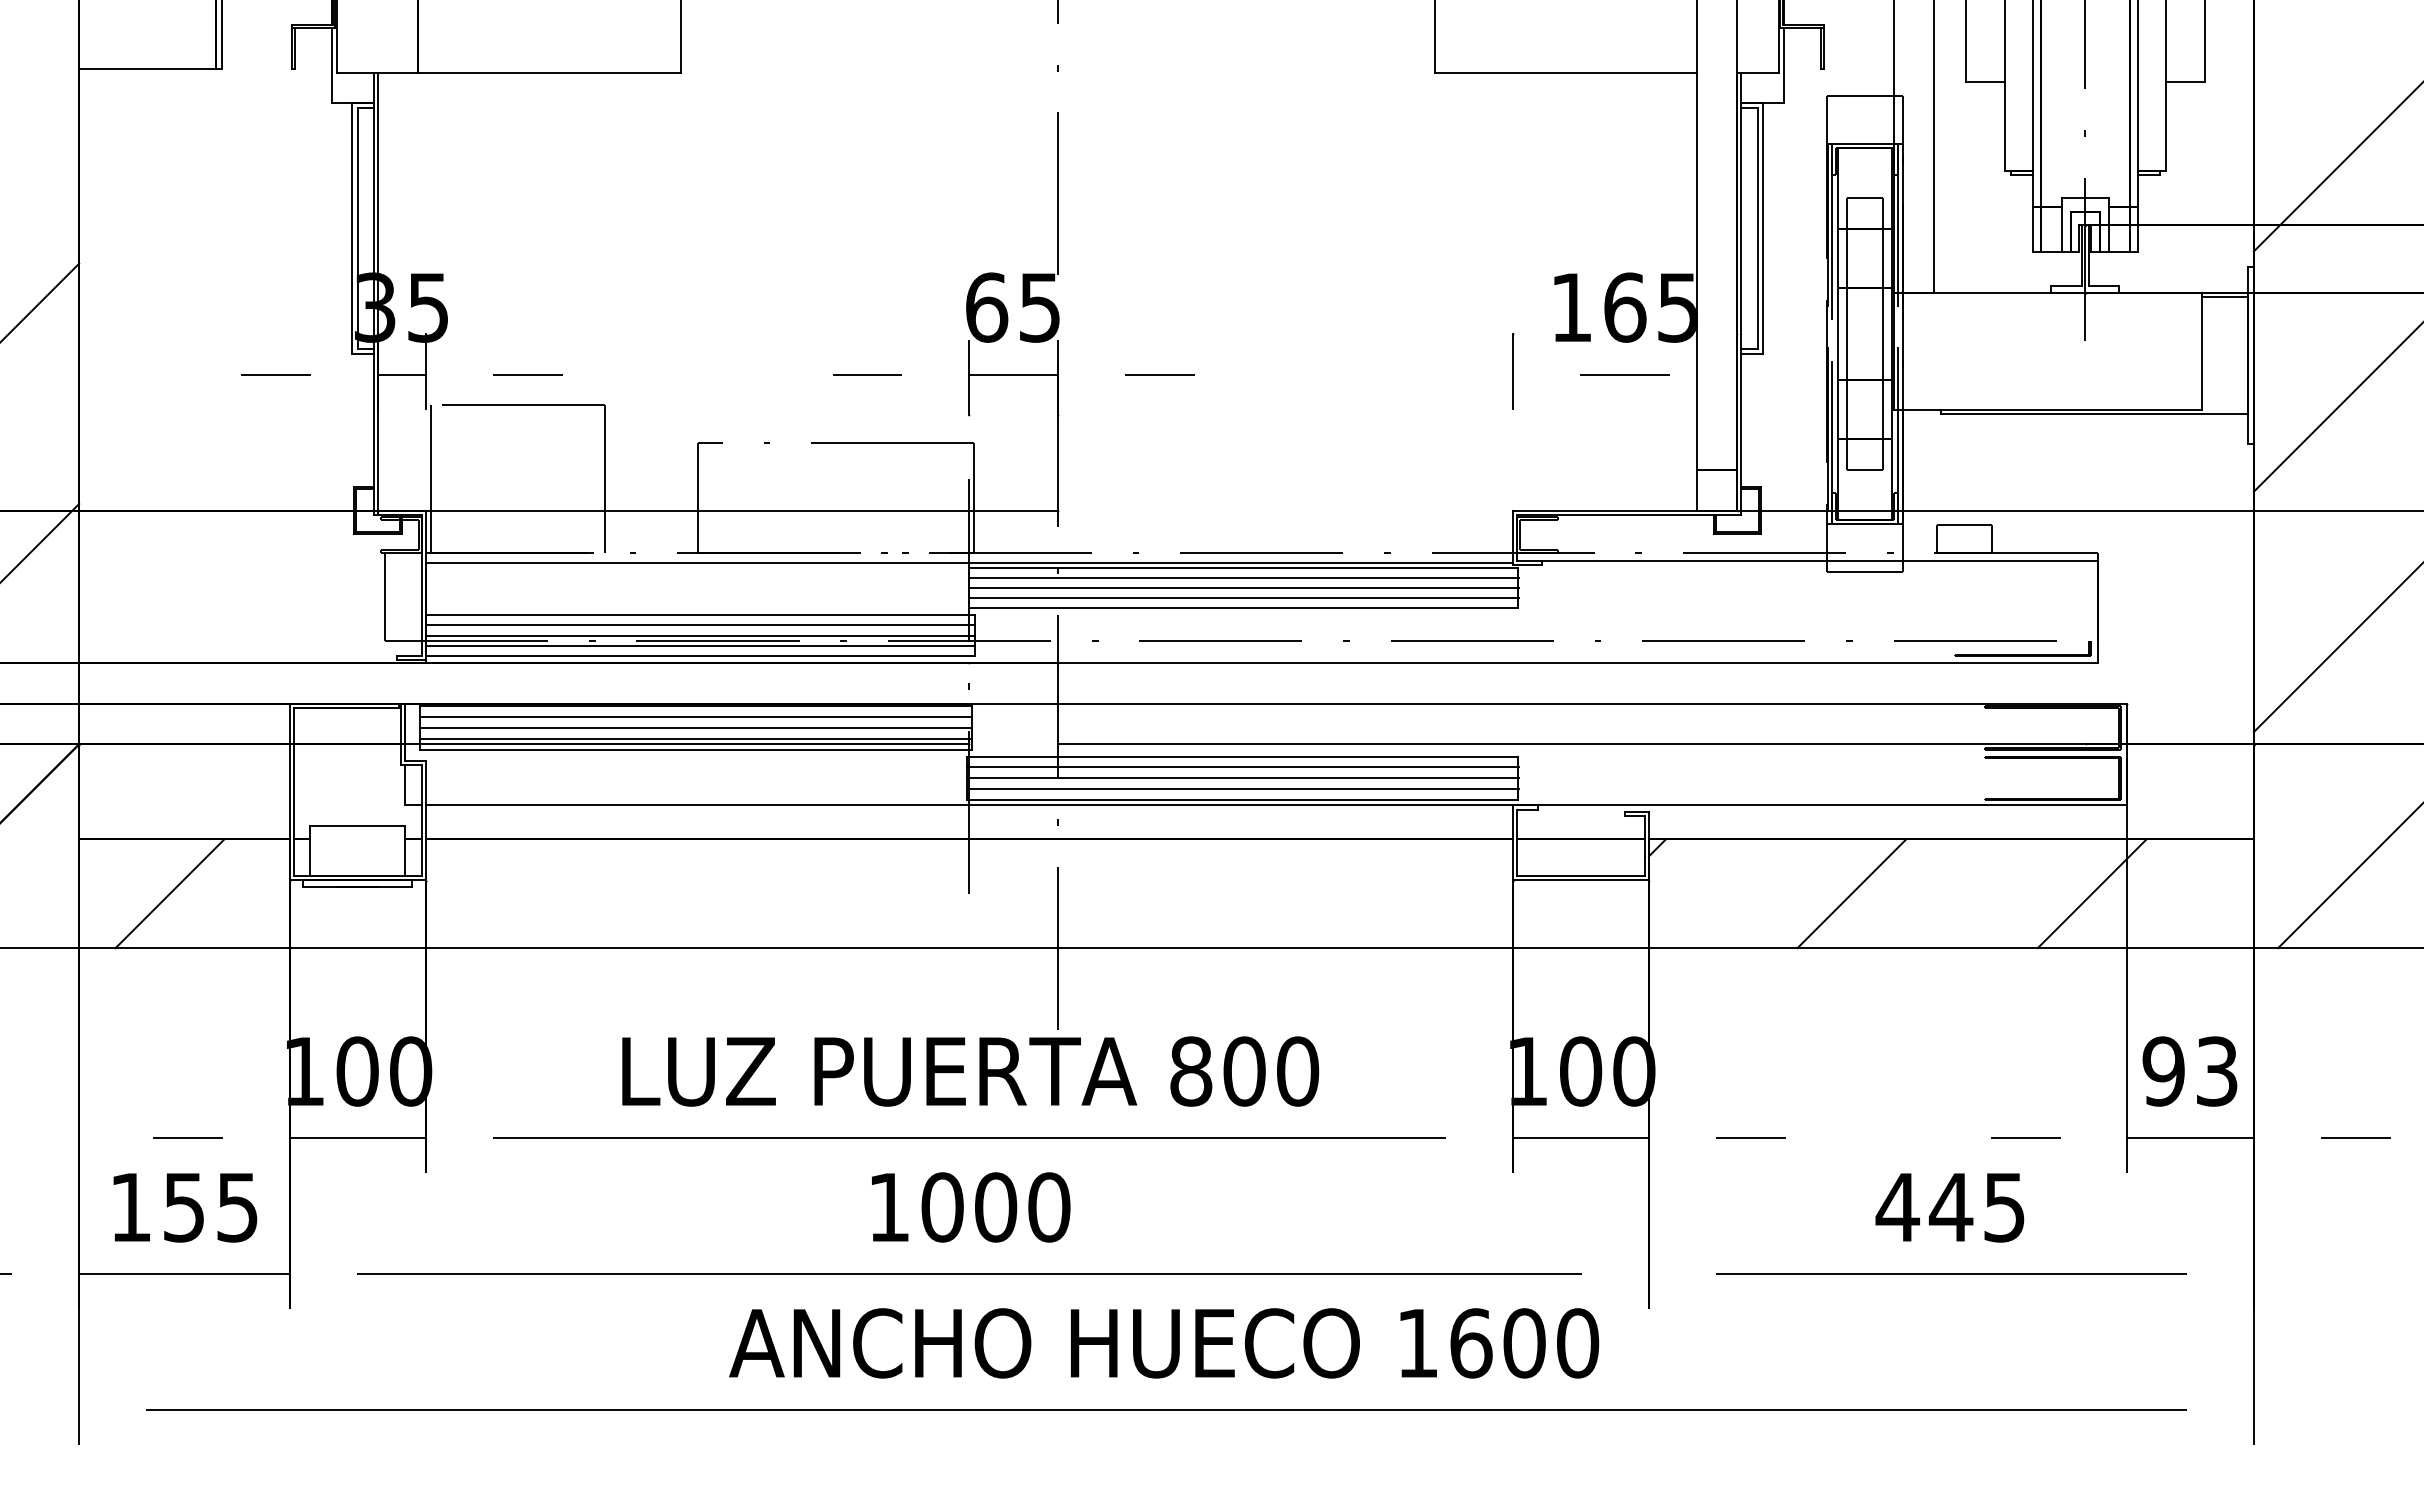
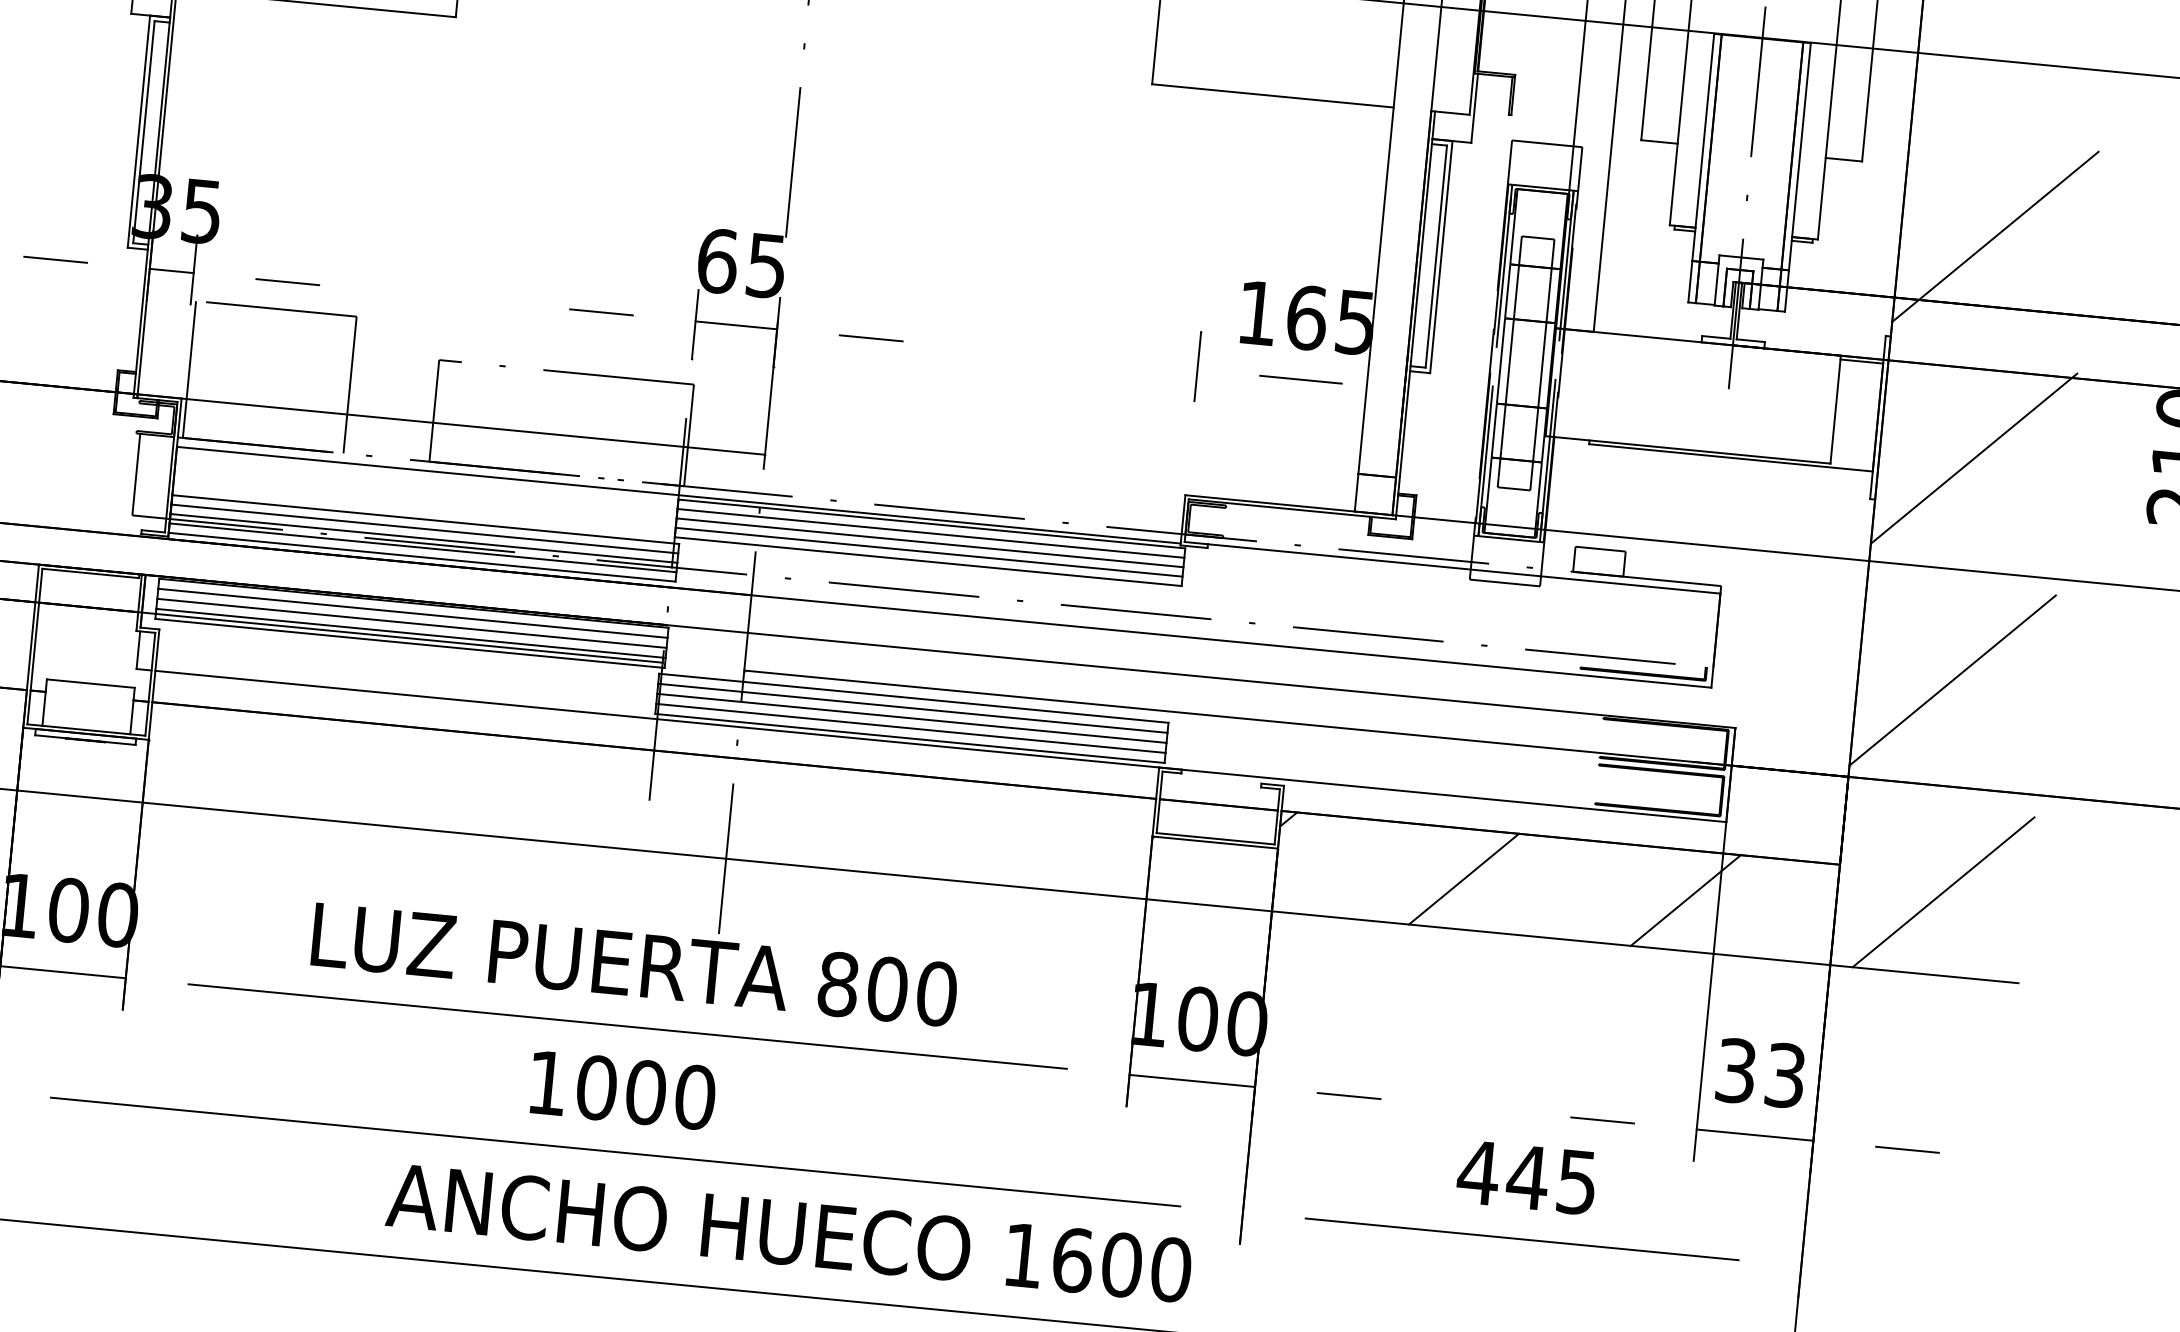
text: (2163, 1071) -> (1735, 1070), 93 -> 33

